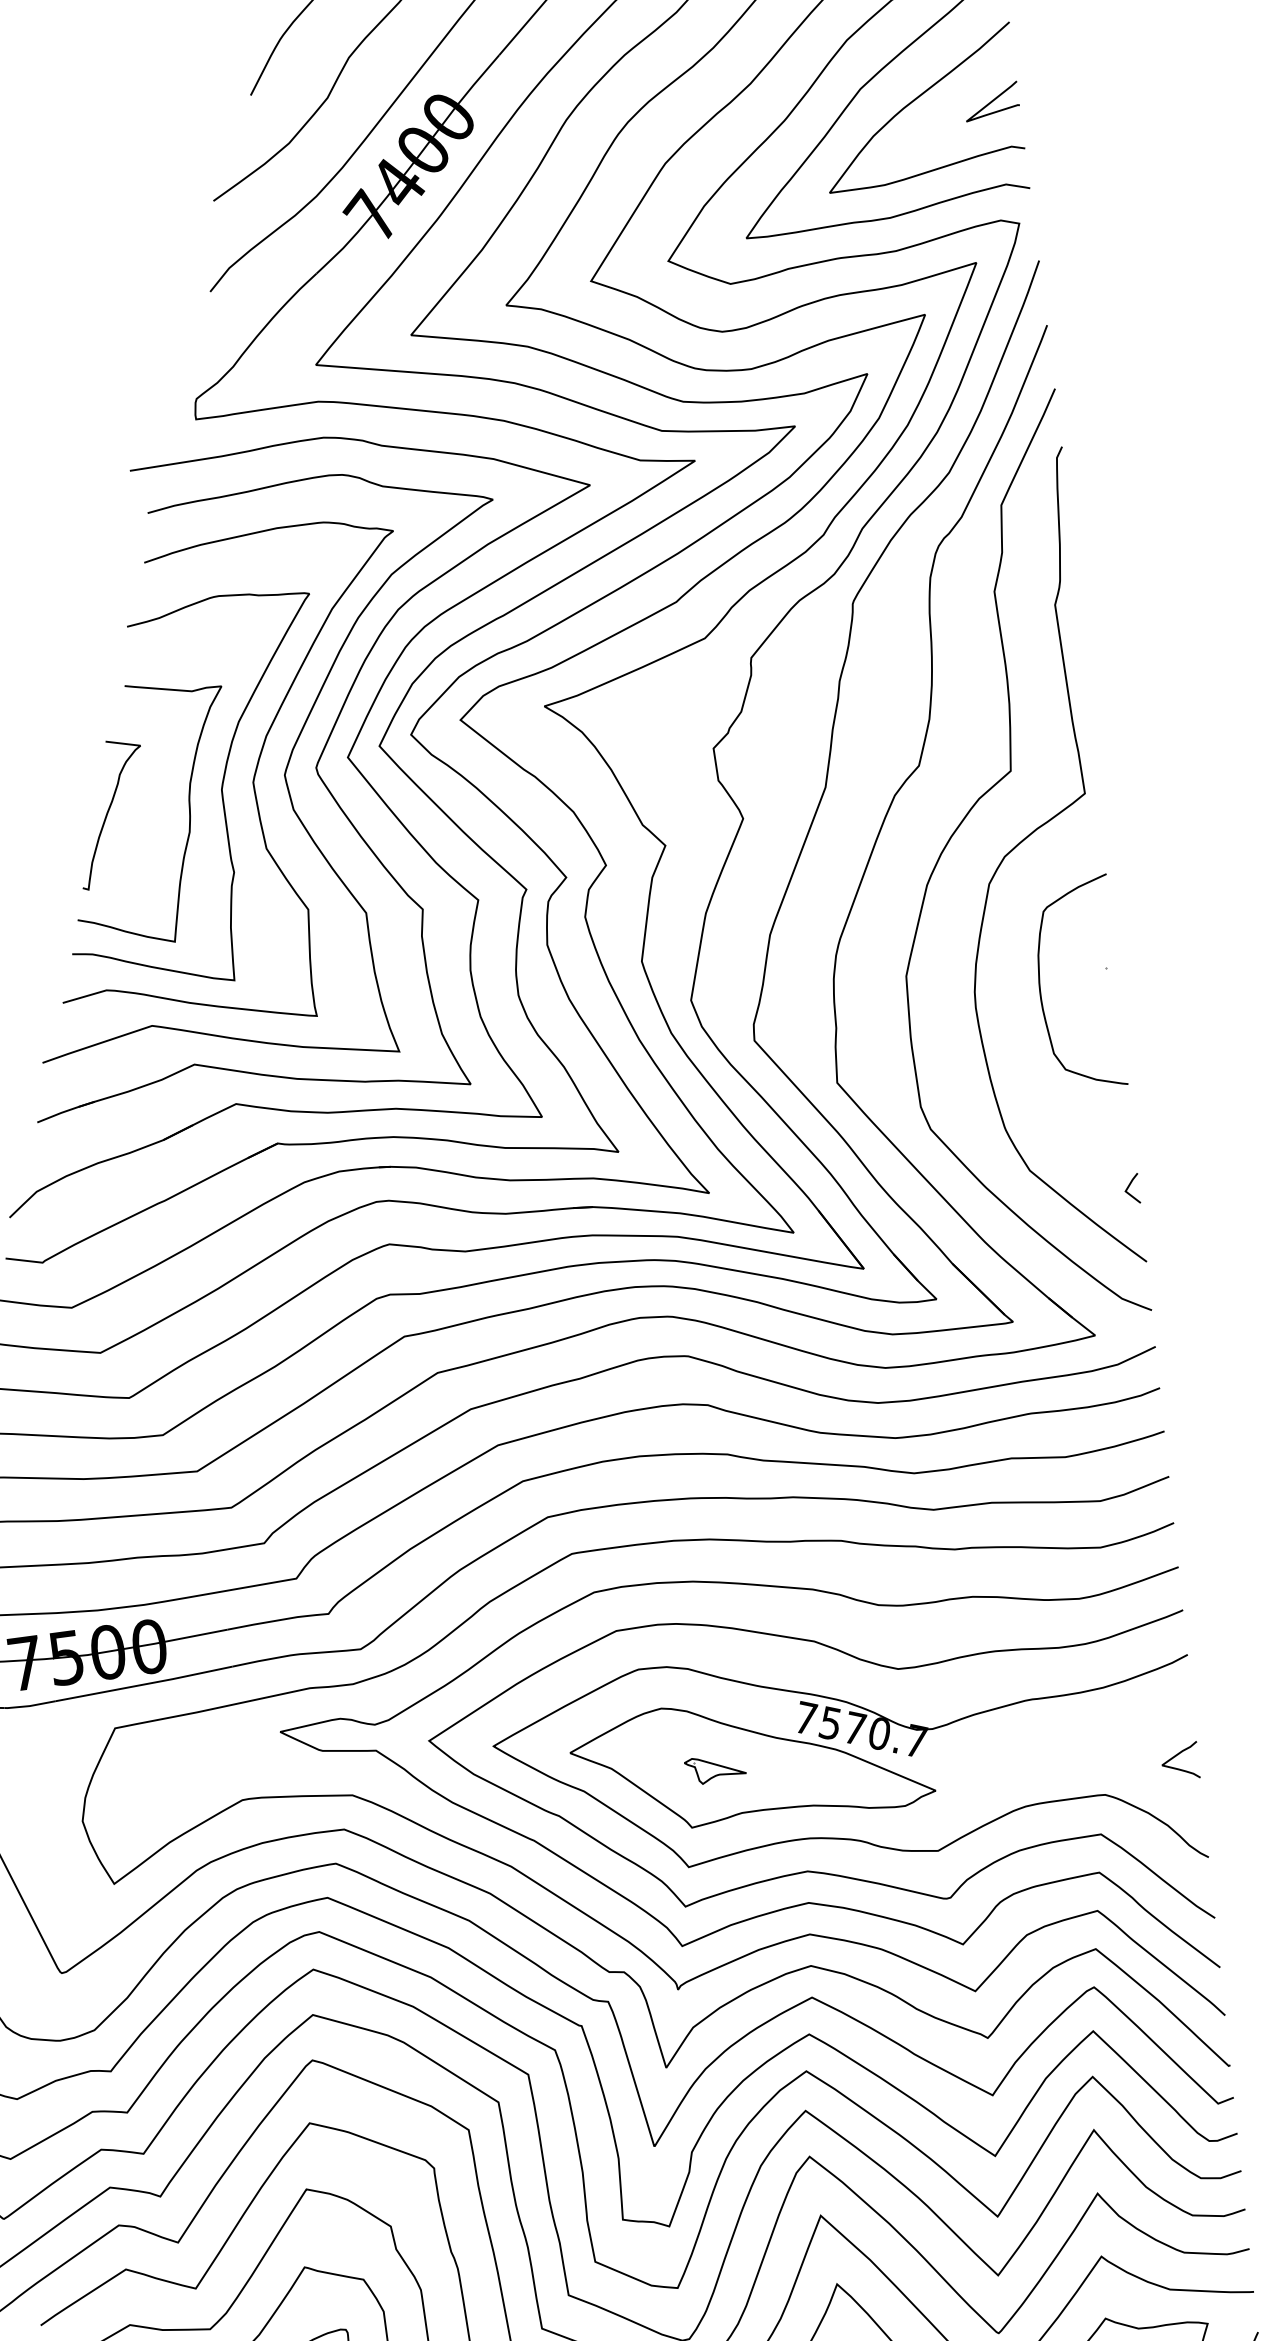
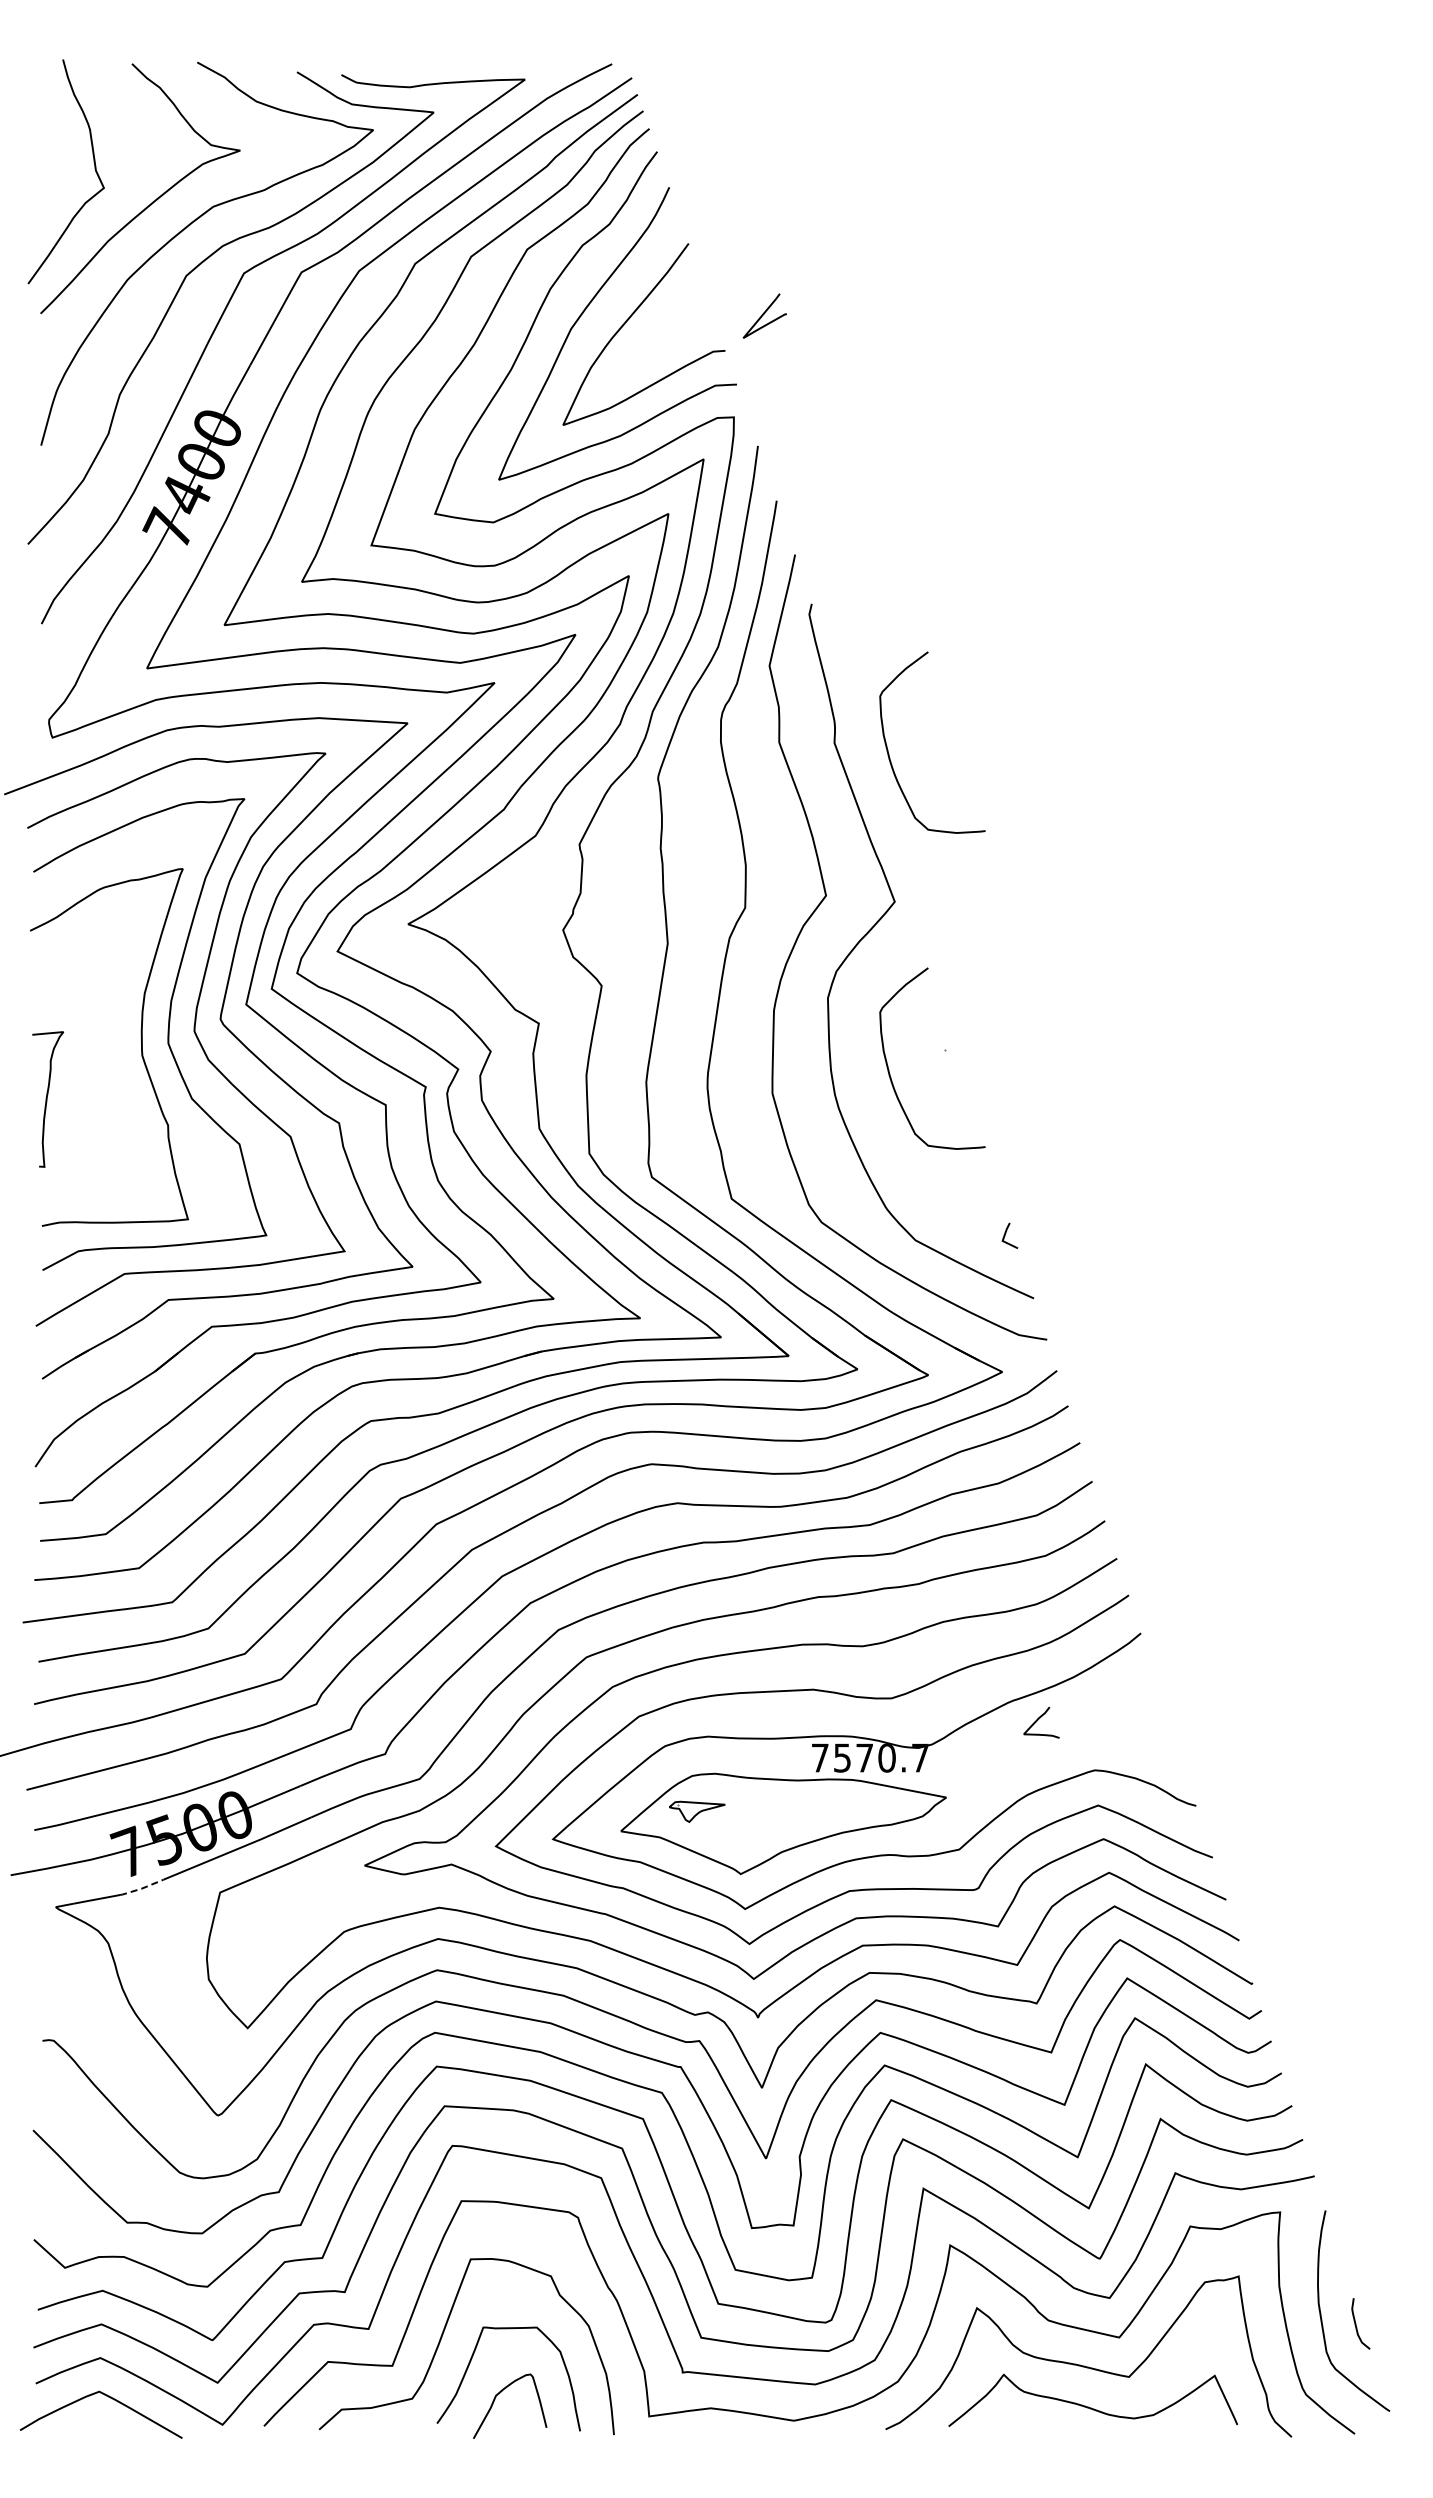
curve: (995, 100) -> (764, 314), moved
curve: (1113, 629) -> (889, 753), added
curve: (188, 803) -> (115, 1073), removed
line: (29, 1705) -> (141, 1888), solid -> dashed
curve: (1182, 1752) -> (1039, 1719), moved
part: (714, 1774) -> (697, 1811), moved

